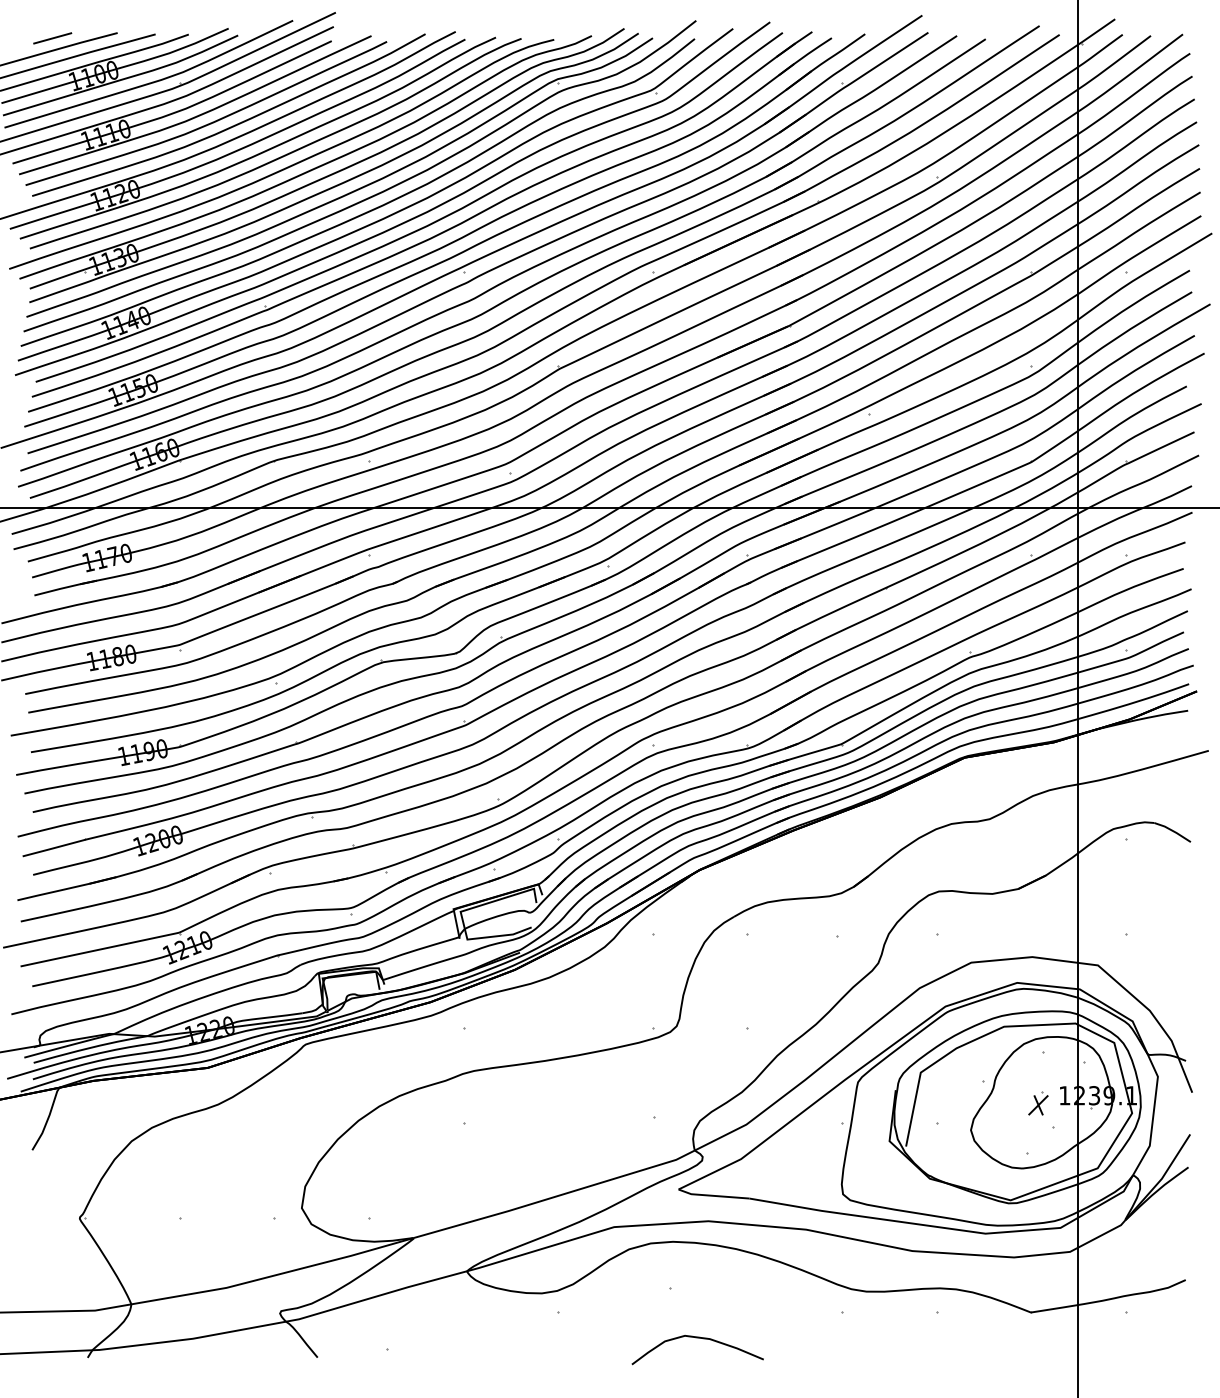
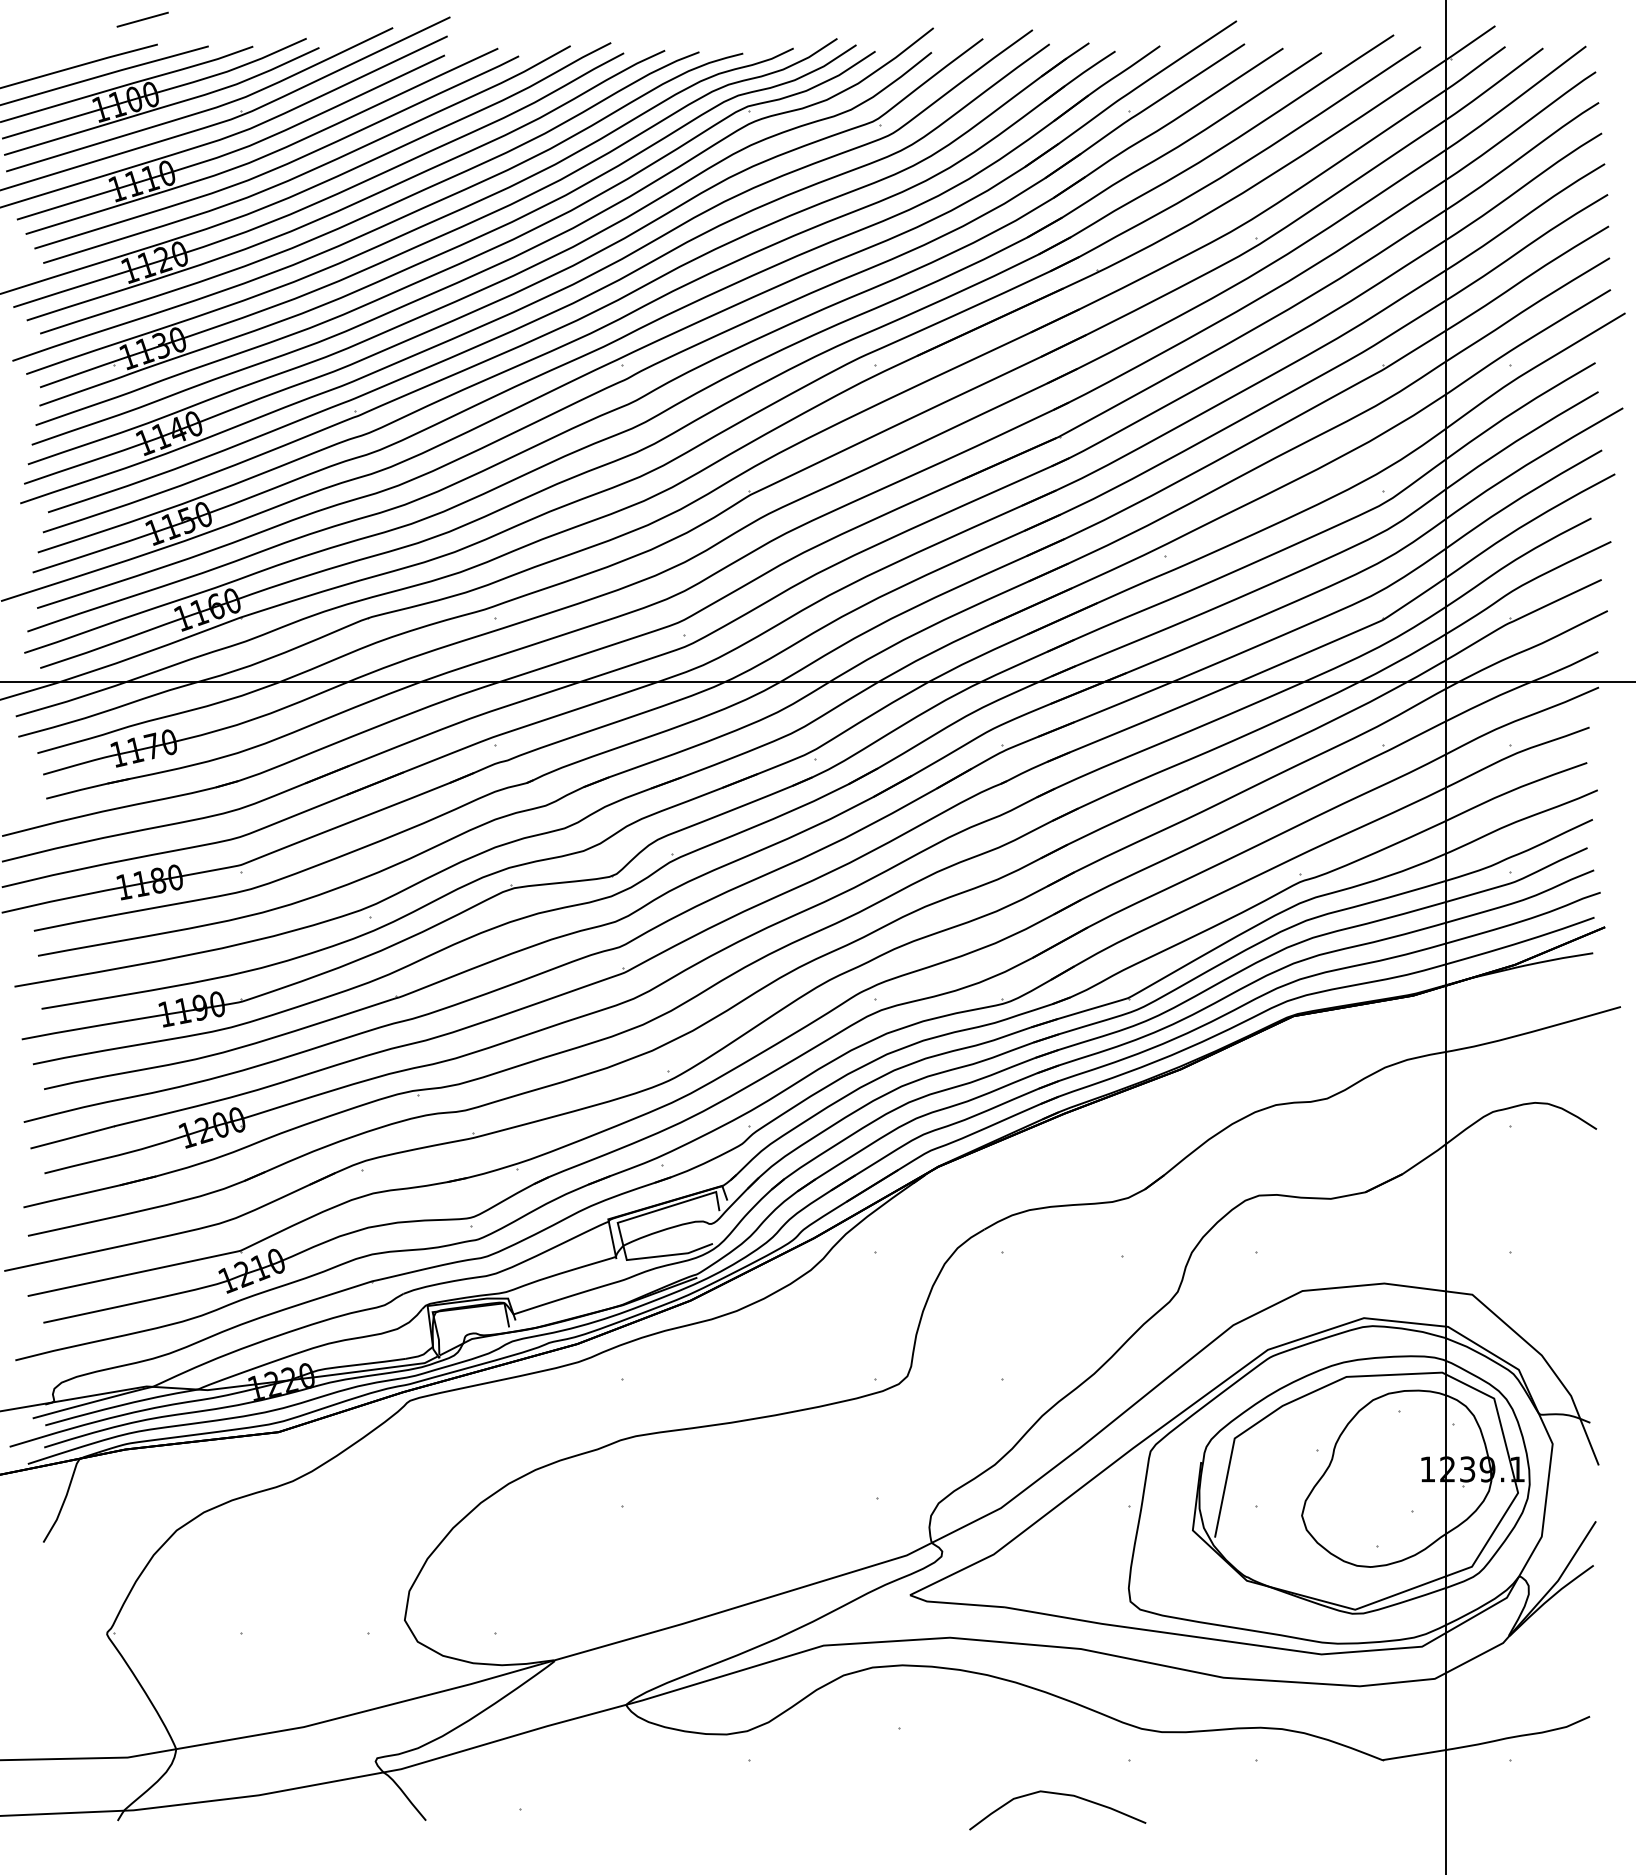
line: (52, 38) -> (142, 19), moved
part: (1038, 1103) -> (1392, 1479), removed
curve: (701, 1338) -> (1062, 1795), moved

